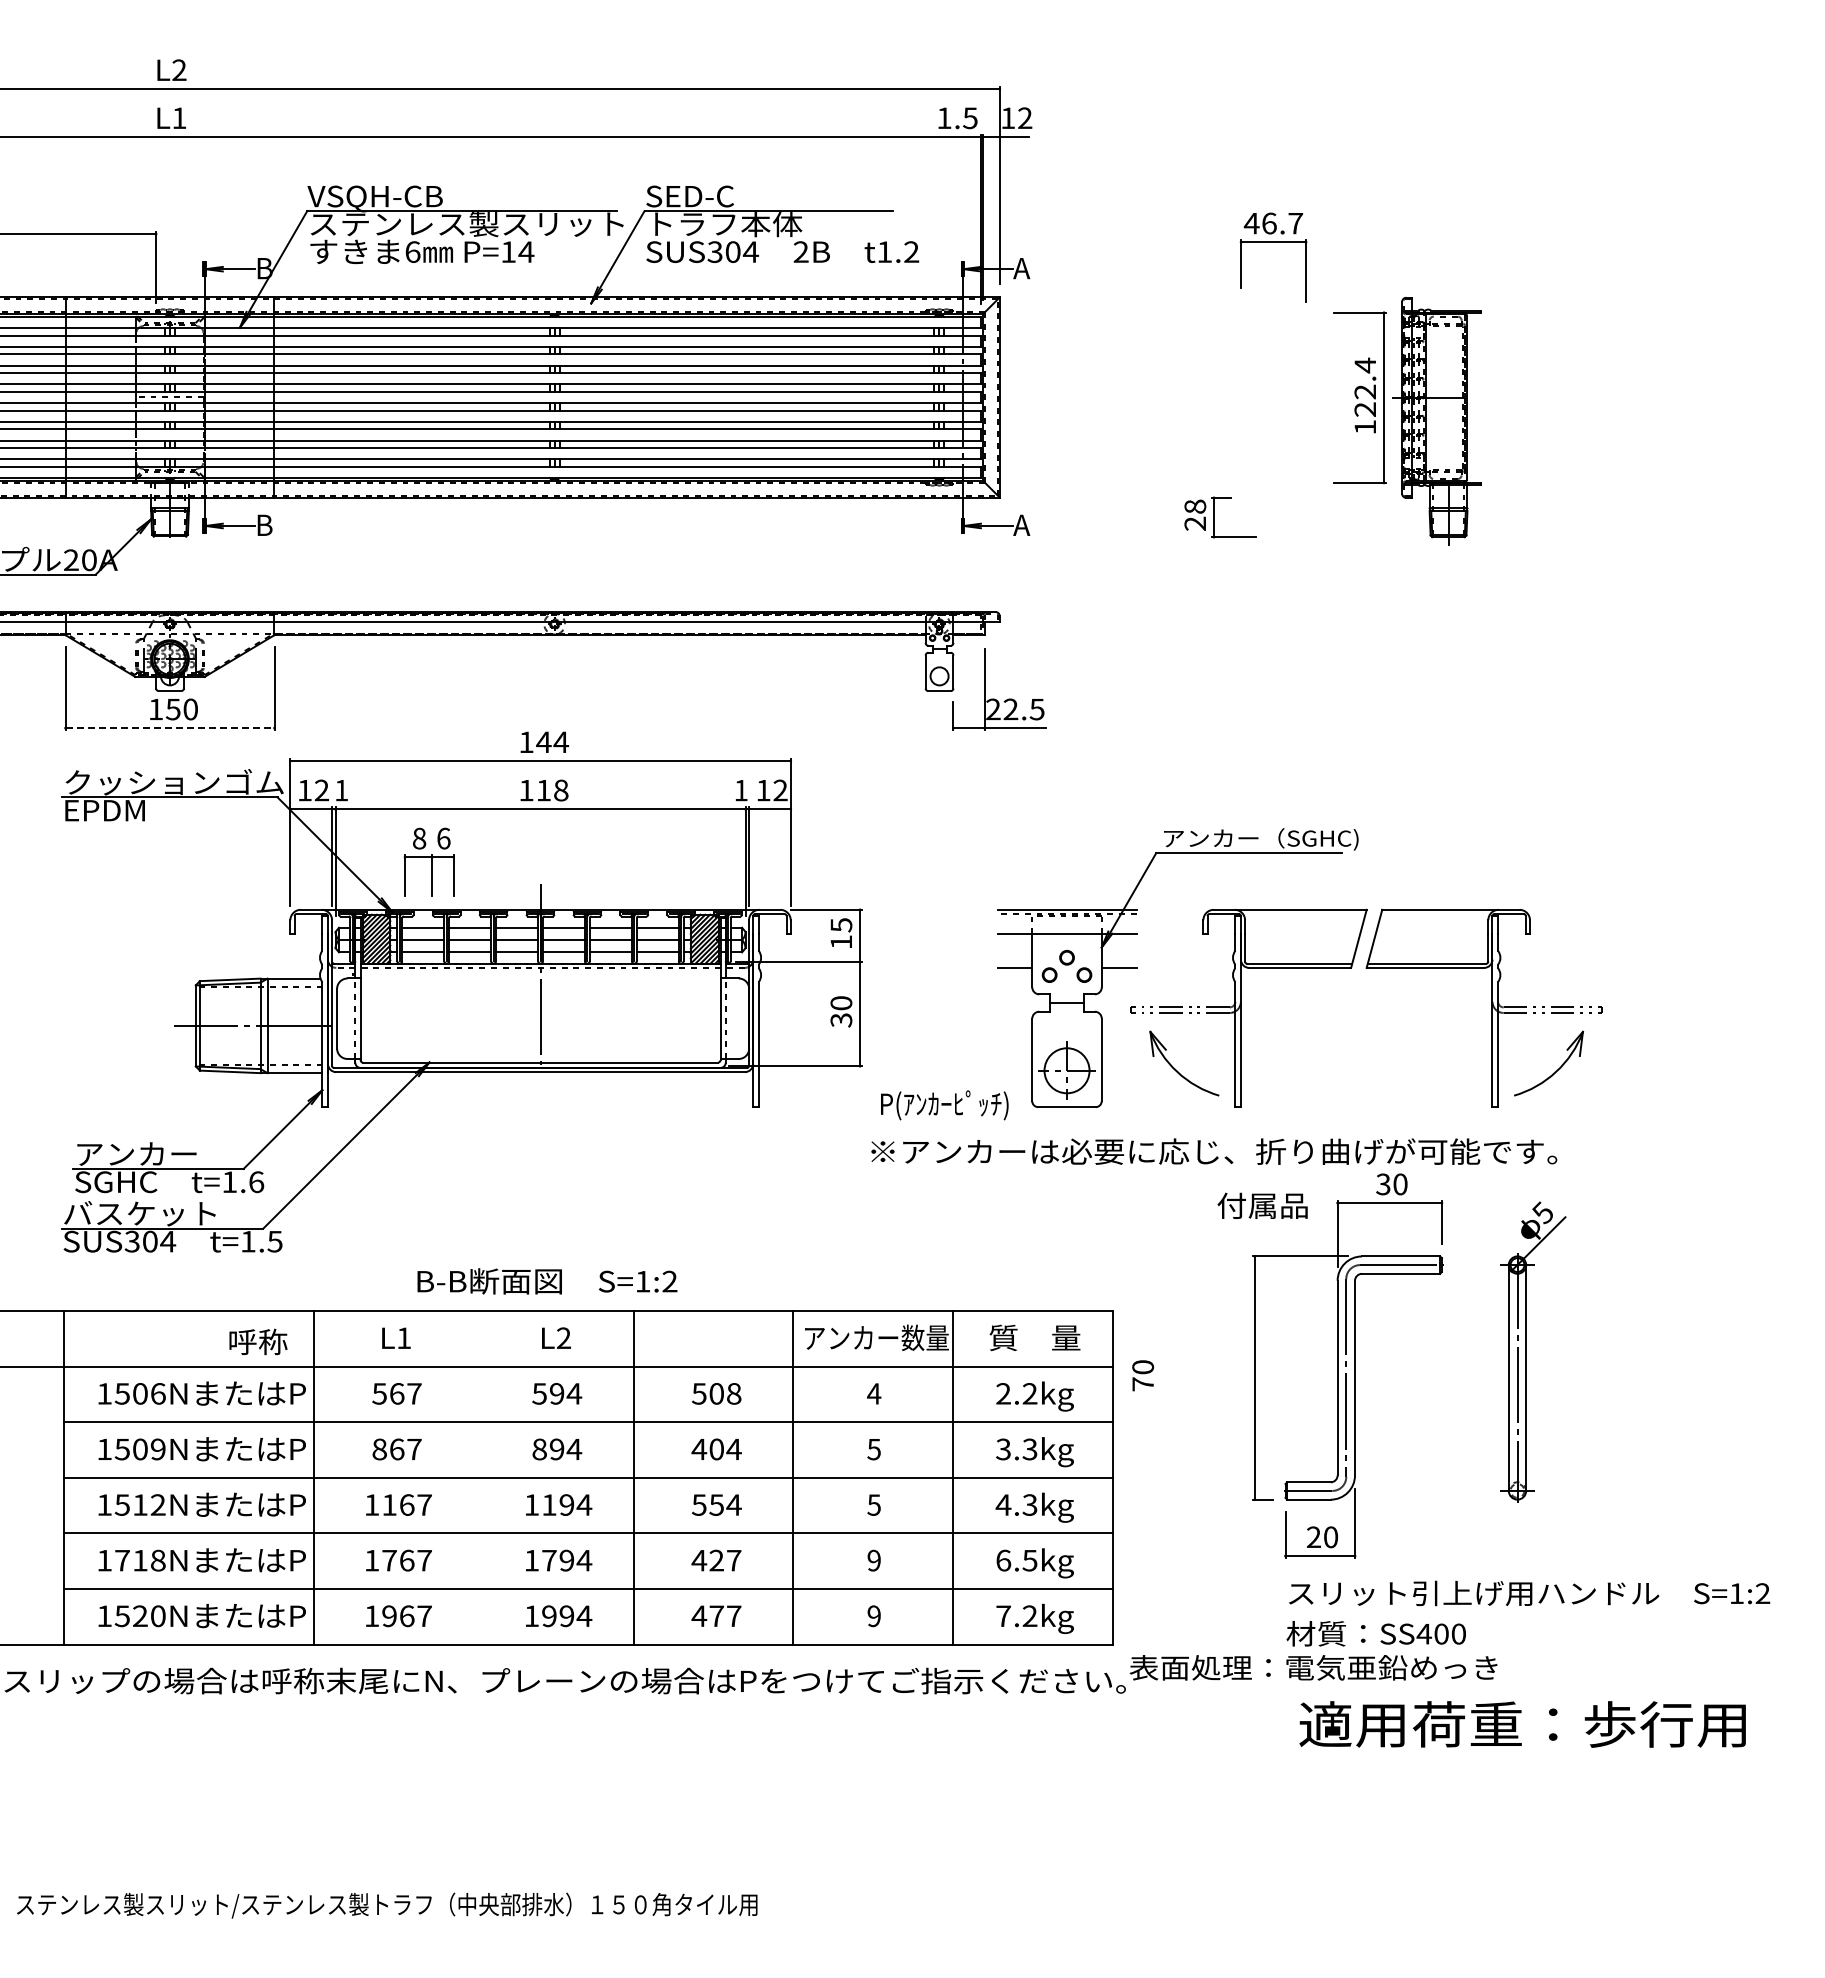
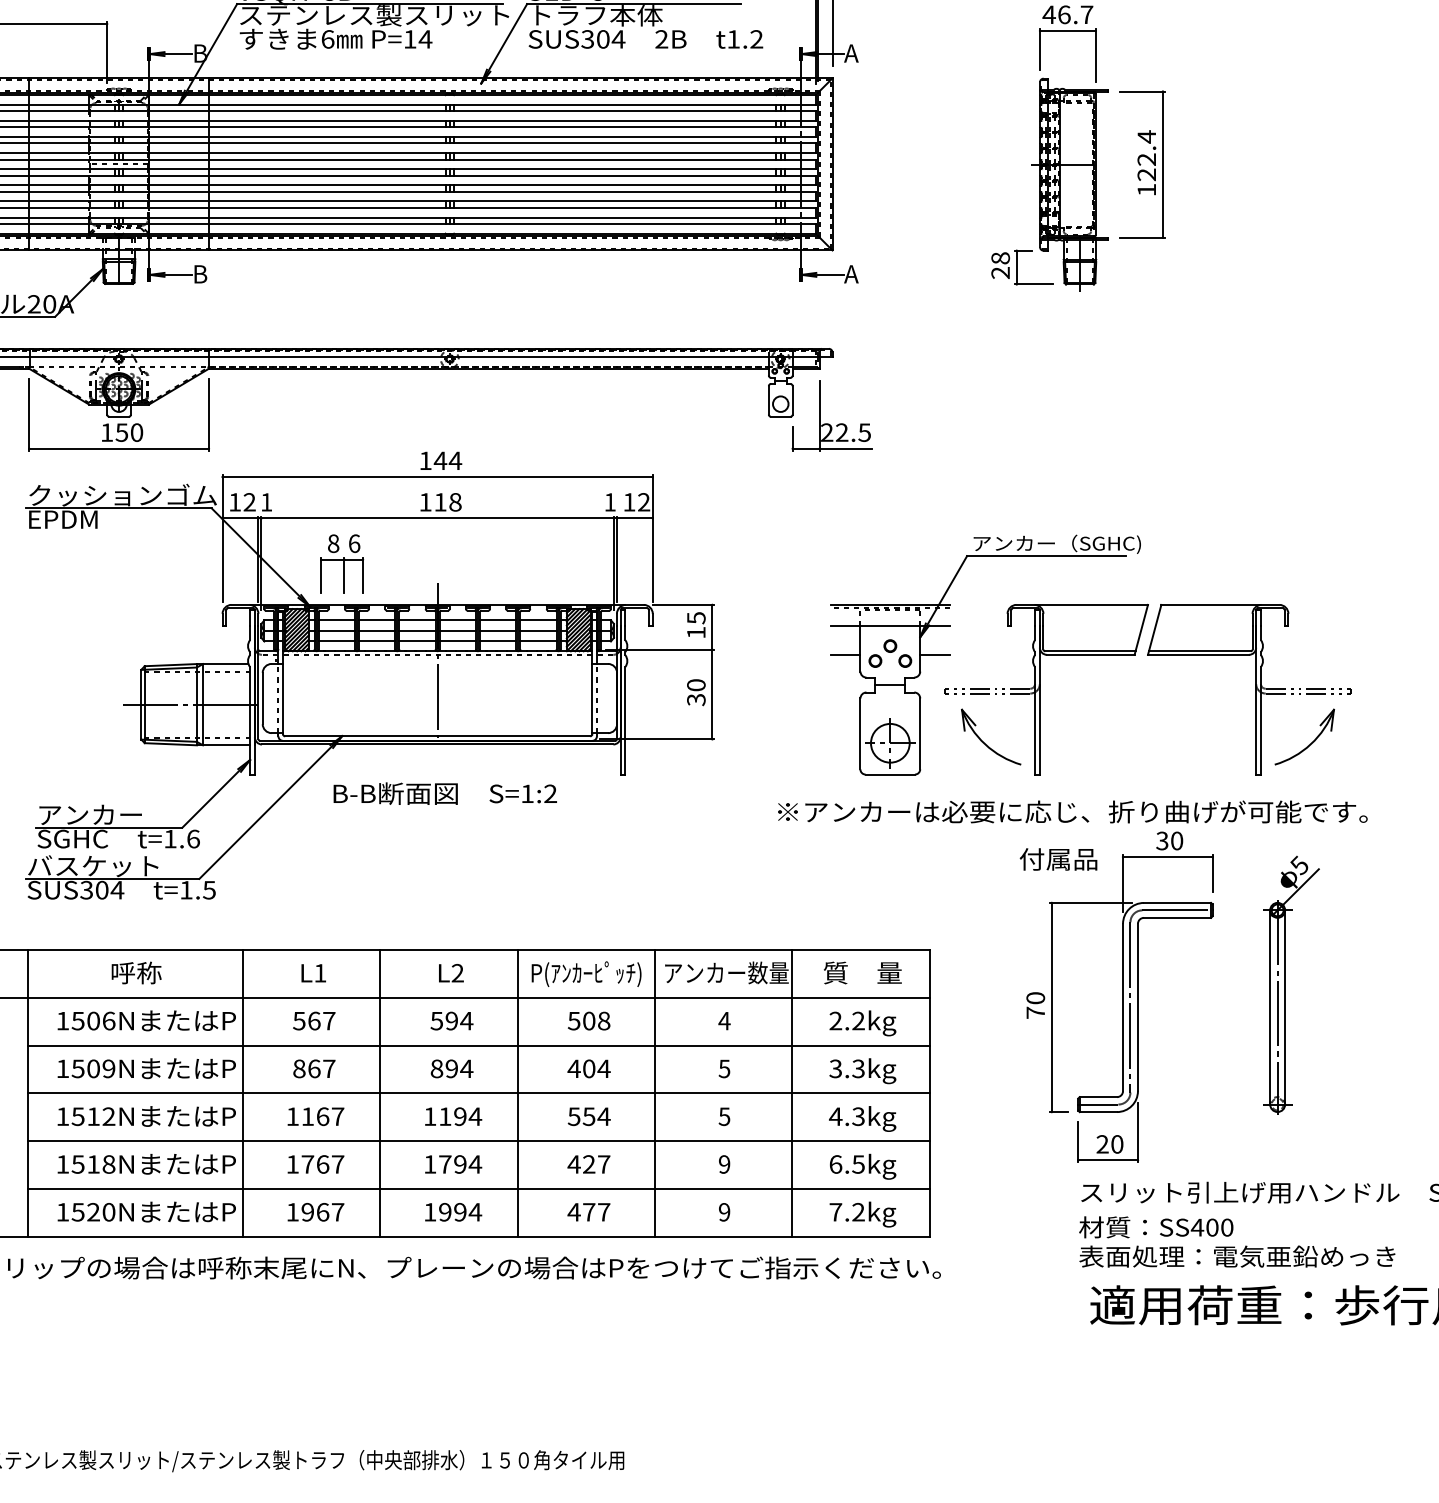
part: (1436, 420) -> (1069, 184), moved
line: (170, 728) -> (119, 449), dashed -> solid
text: (944, 1105) -> (586, 974), moved
text: (1214, 1151) -> (1073, 811), moved
text: (547, 1281) -> (445, 793), moved
text: (258, 1341) -> (136, 972), moved
text: (1142, 1375) -> (1035, 1005), moved
line: (473, 1477) -> (380, 1092), added
text: (121, 1560) -> (77, 1164), 1718N -> 1518N
text: (1313, 1667) -> (1237, 1256), moved

